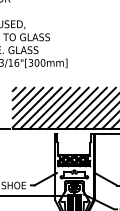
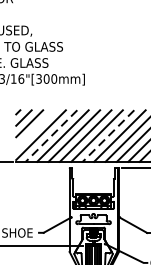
line: (27, 102) -> (34, 128), removed
line: (40, 108) -> (51, 136), solid -> dashed
line: (85, 108) -> (107, 136), solid -> dashed

